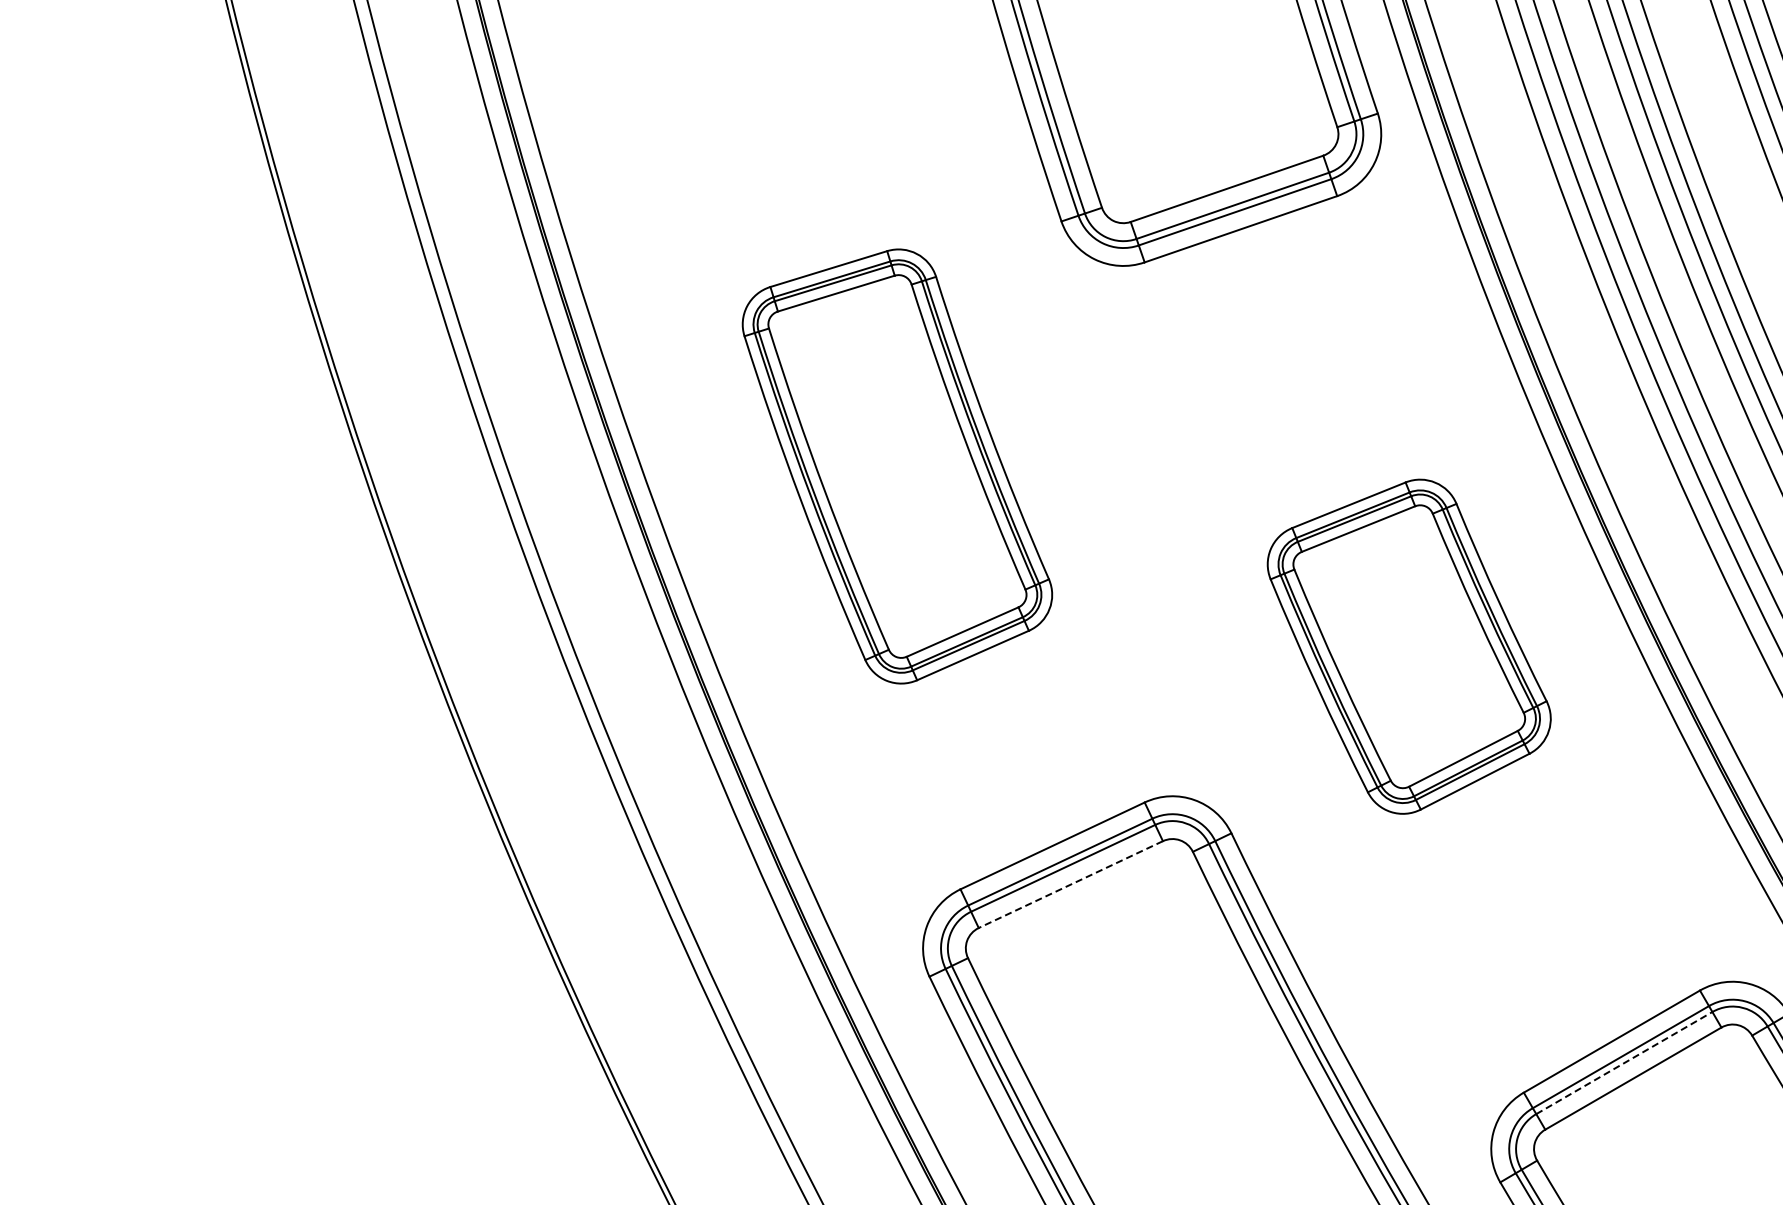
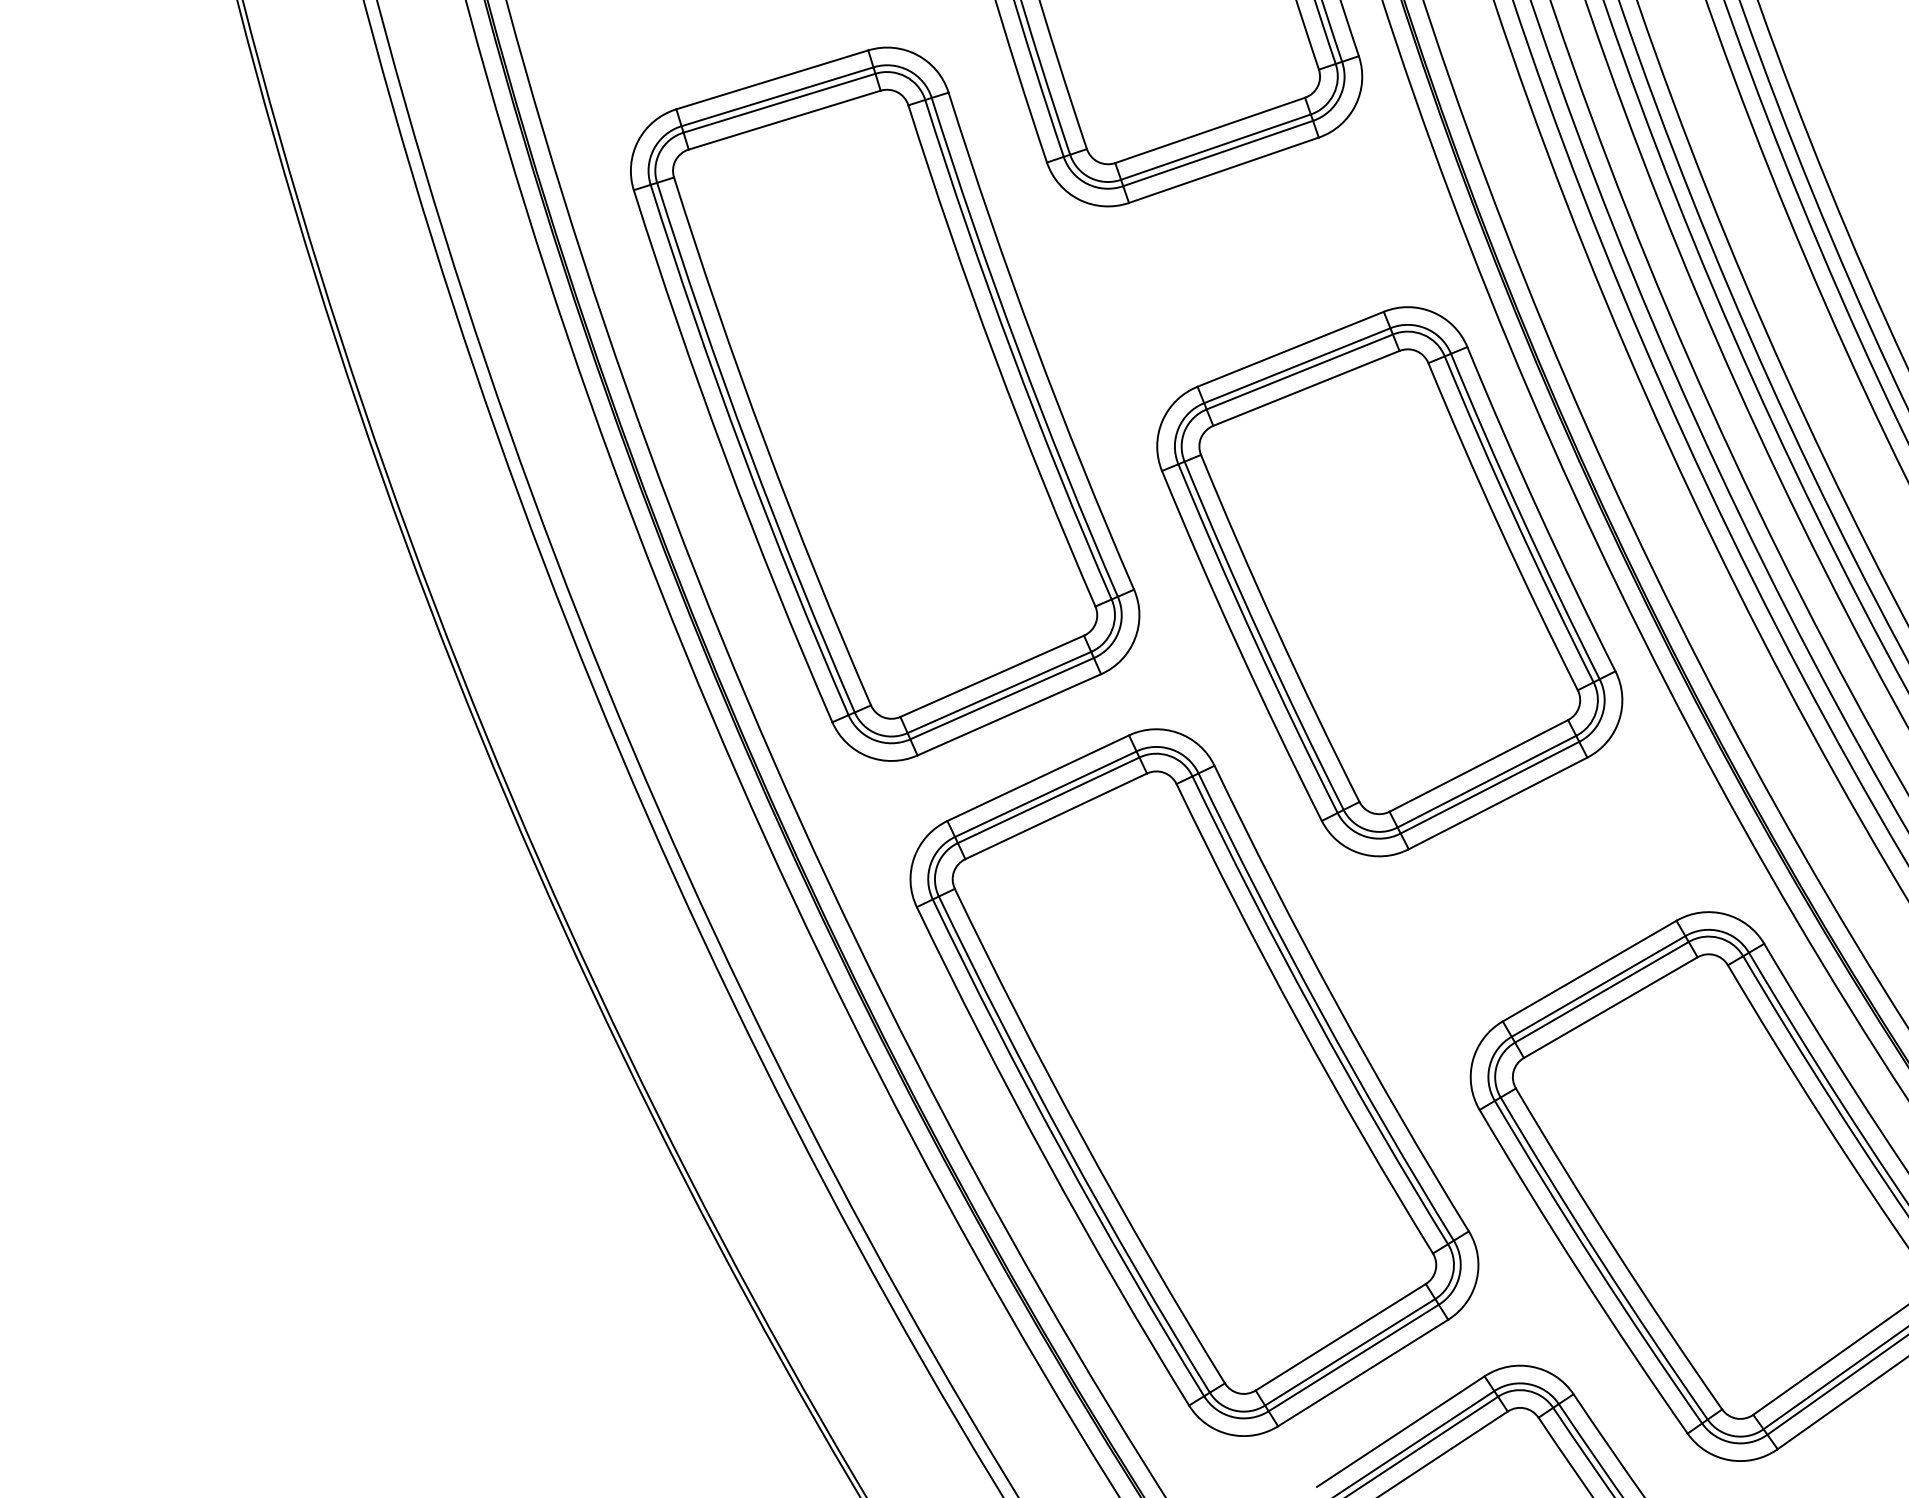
part: (897, 465) -> (885, 403), size x1.67
part: (1408, 646) -> (1389, 581), size x1.67
line: (1070, 884) -> (1055, 816), dashed -> solid
line: (1624, 1063) -> (1602, 992), dashed -> solid

